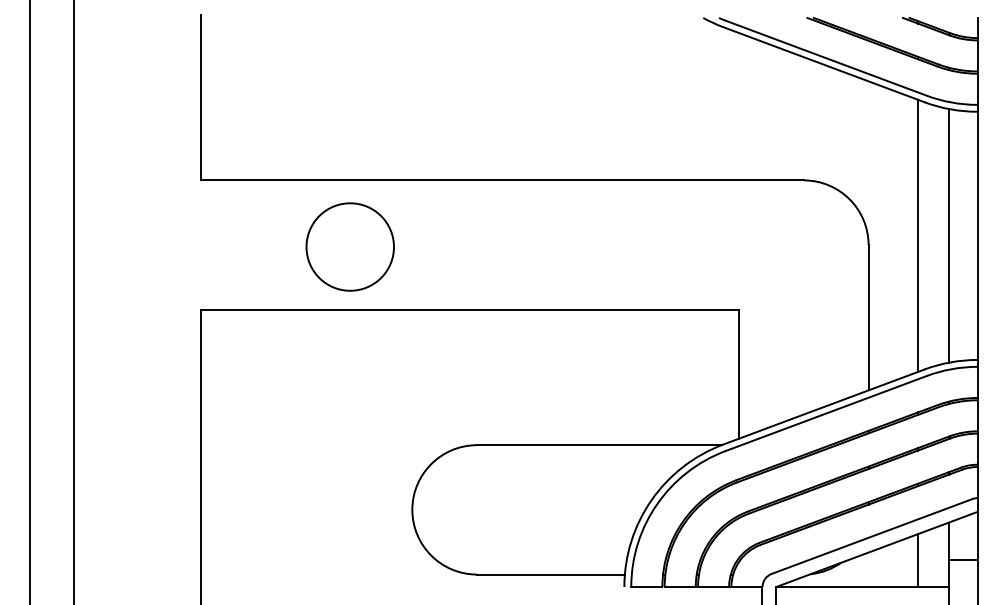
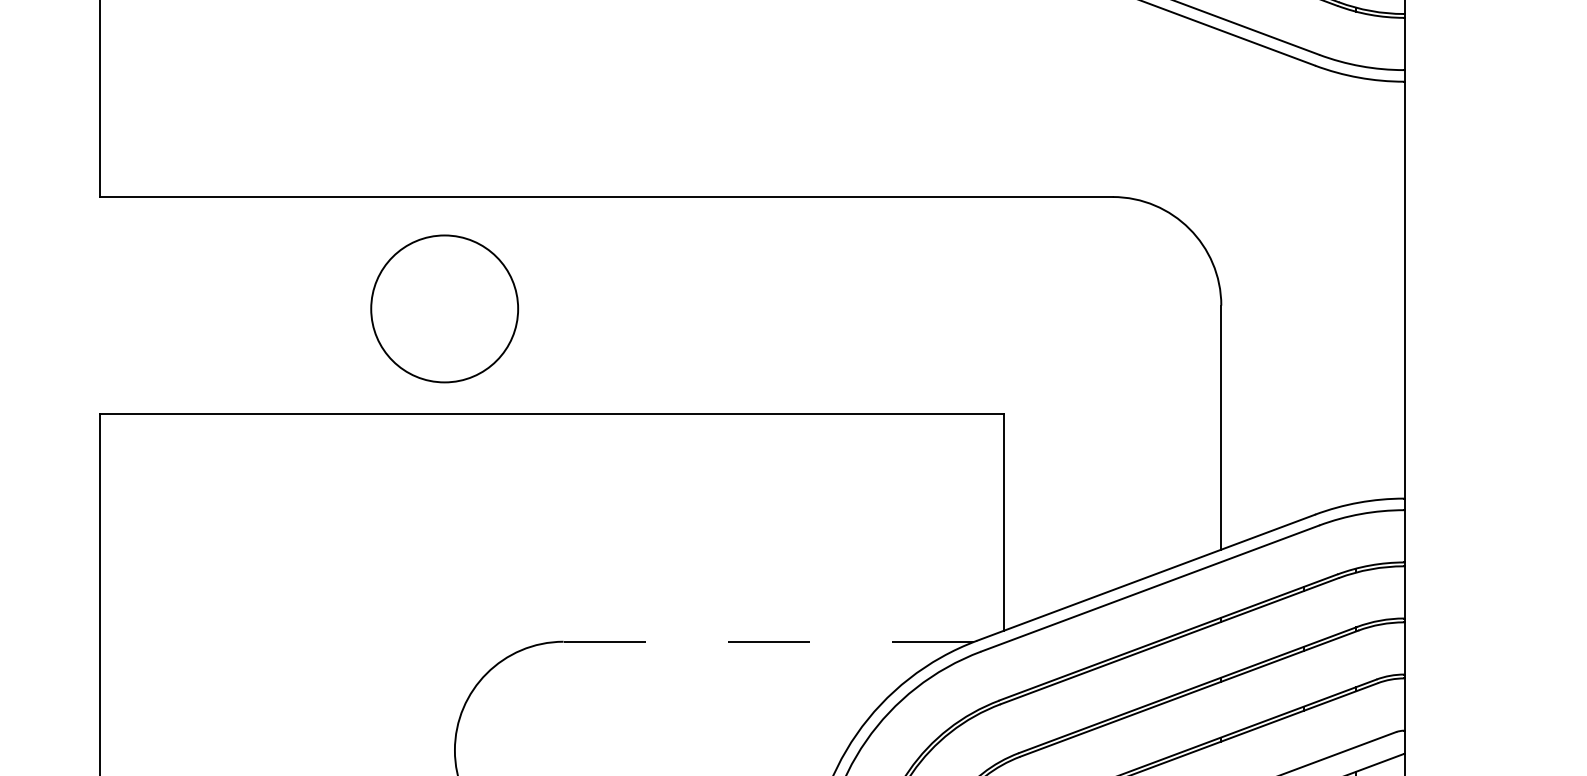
line: (918, 235) -> (1305, 289), removed
line: (948, 235) -> (1355, 289), removed
circle: (349, 246) -> (443, 308), moved
line: (599, 445) -> (769, 642), solid -> dashed

